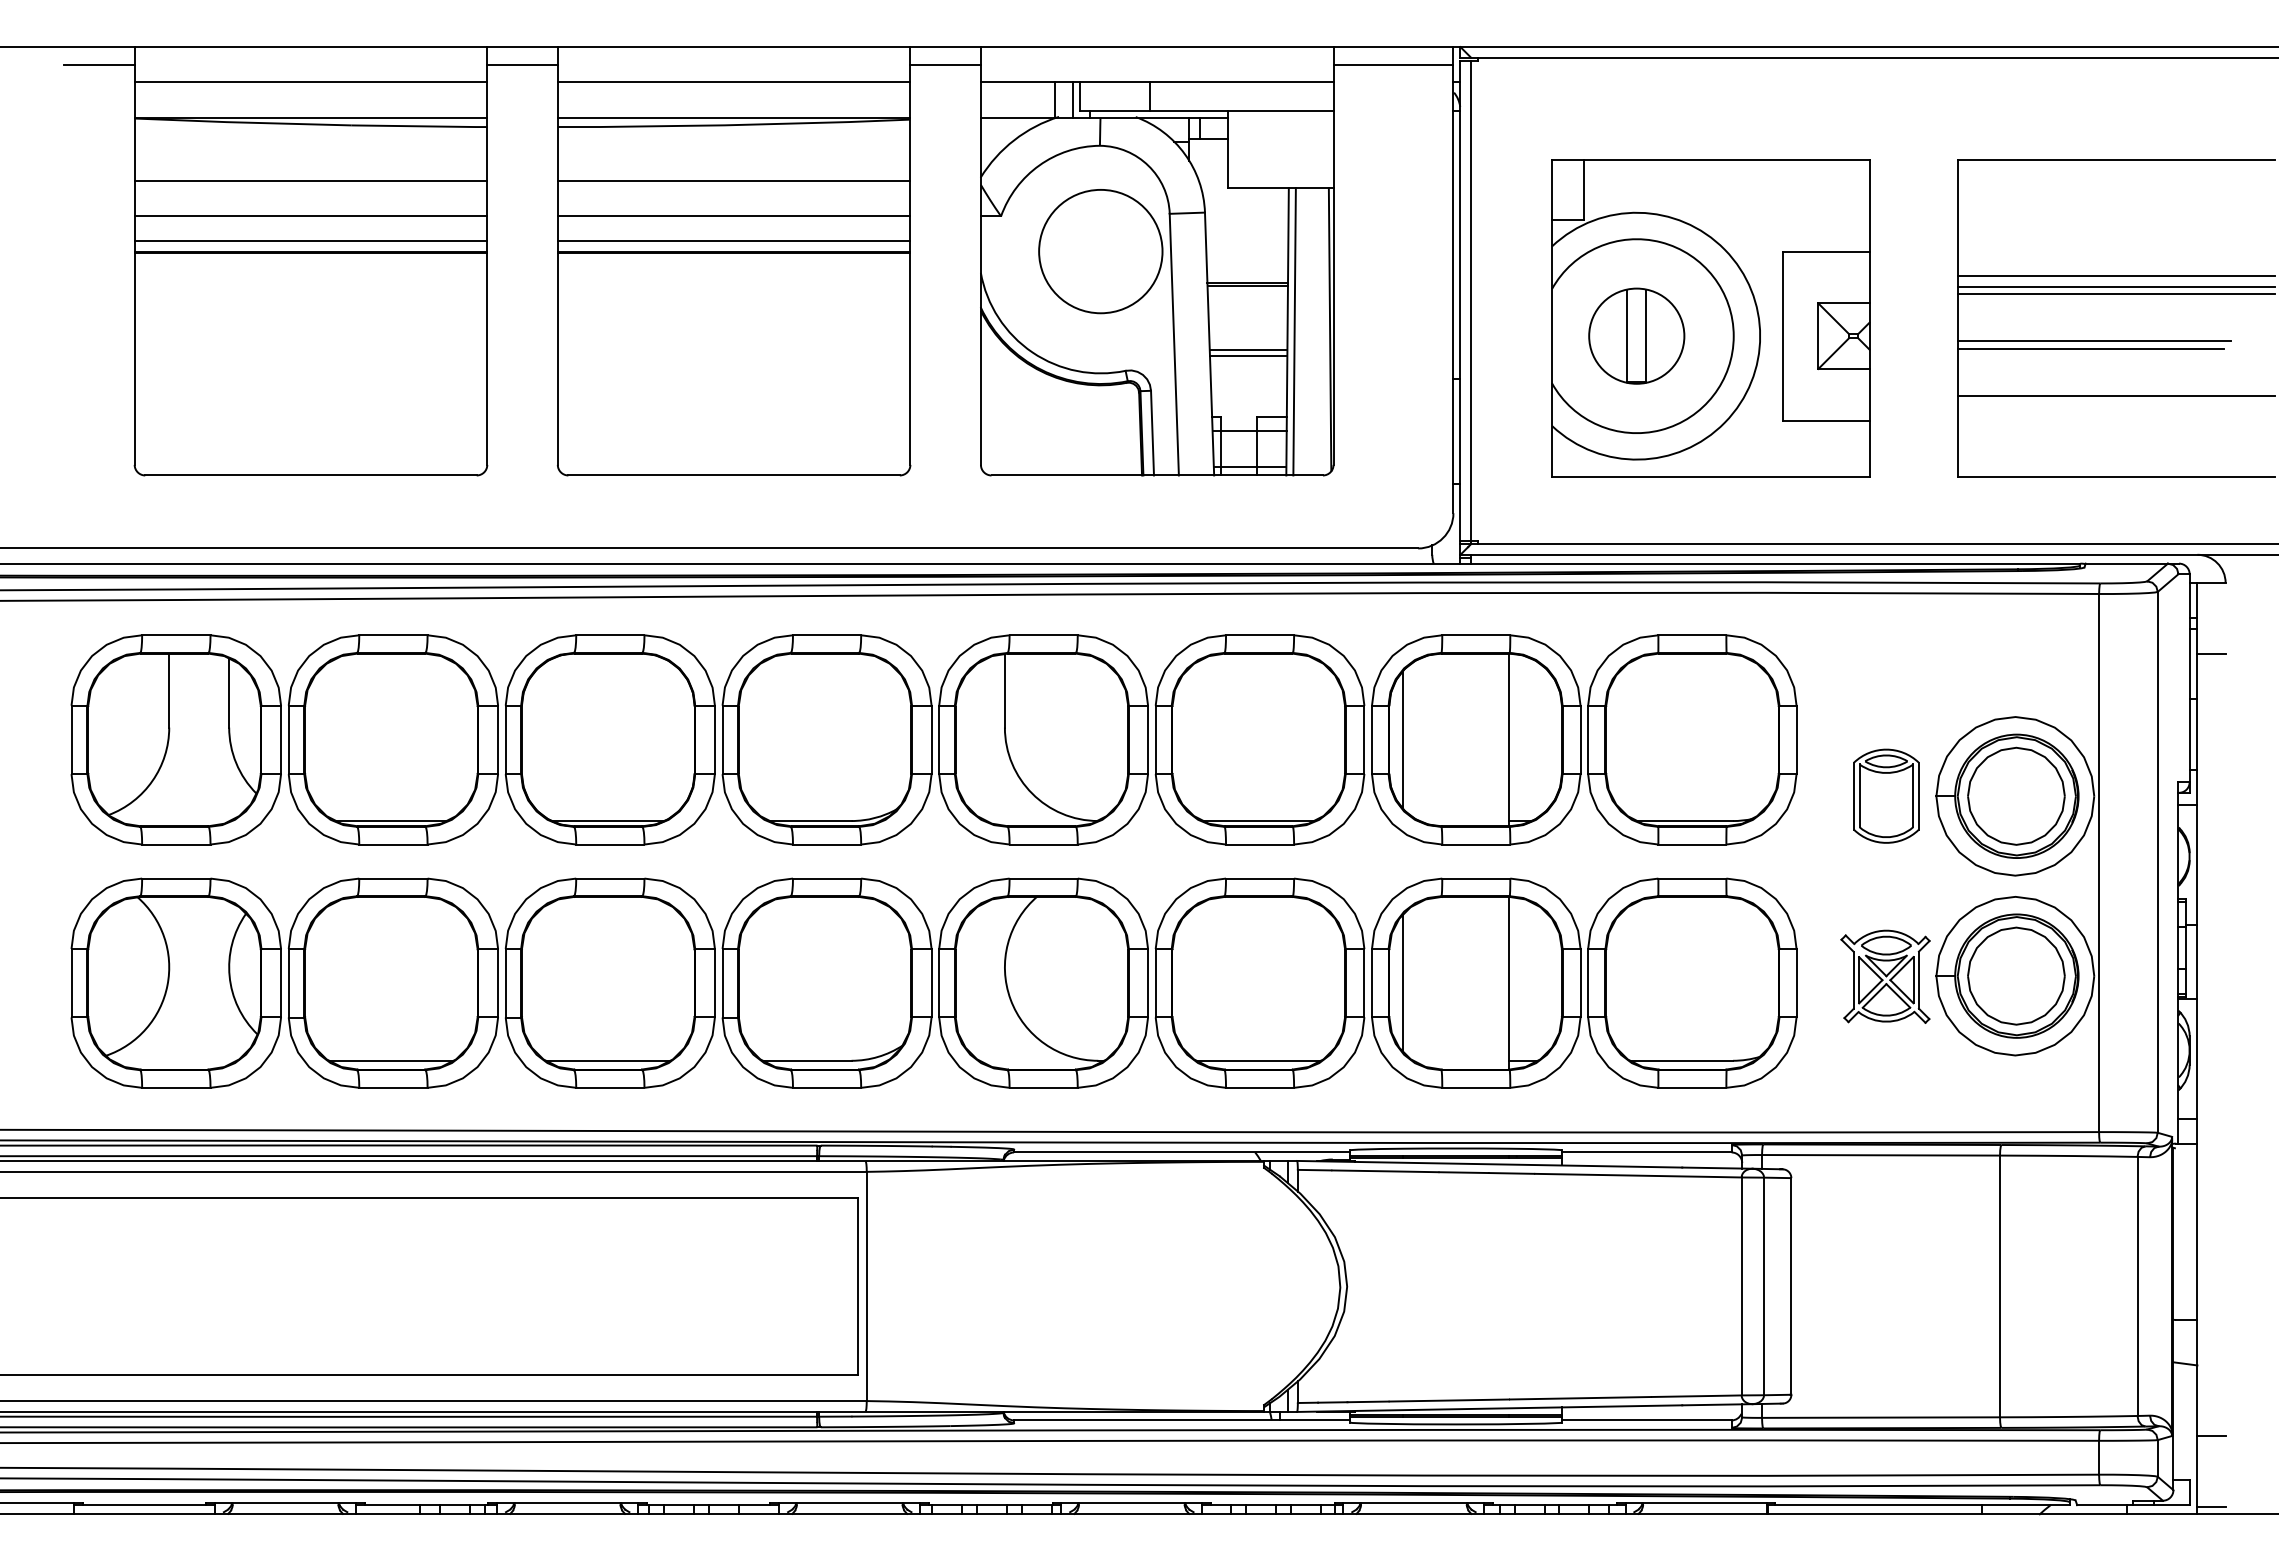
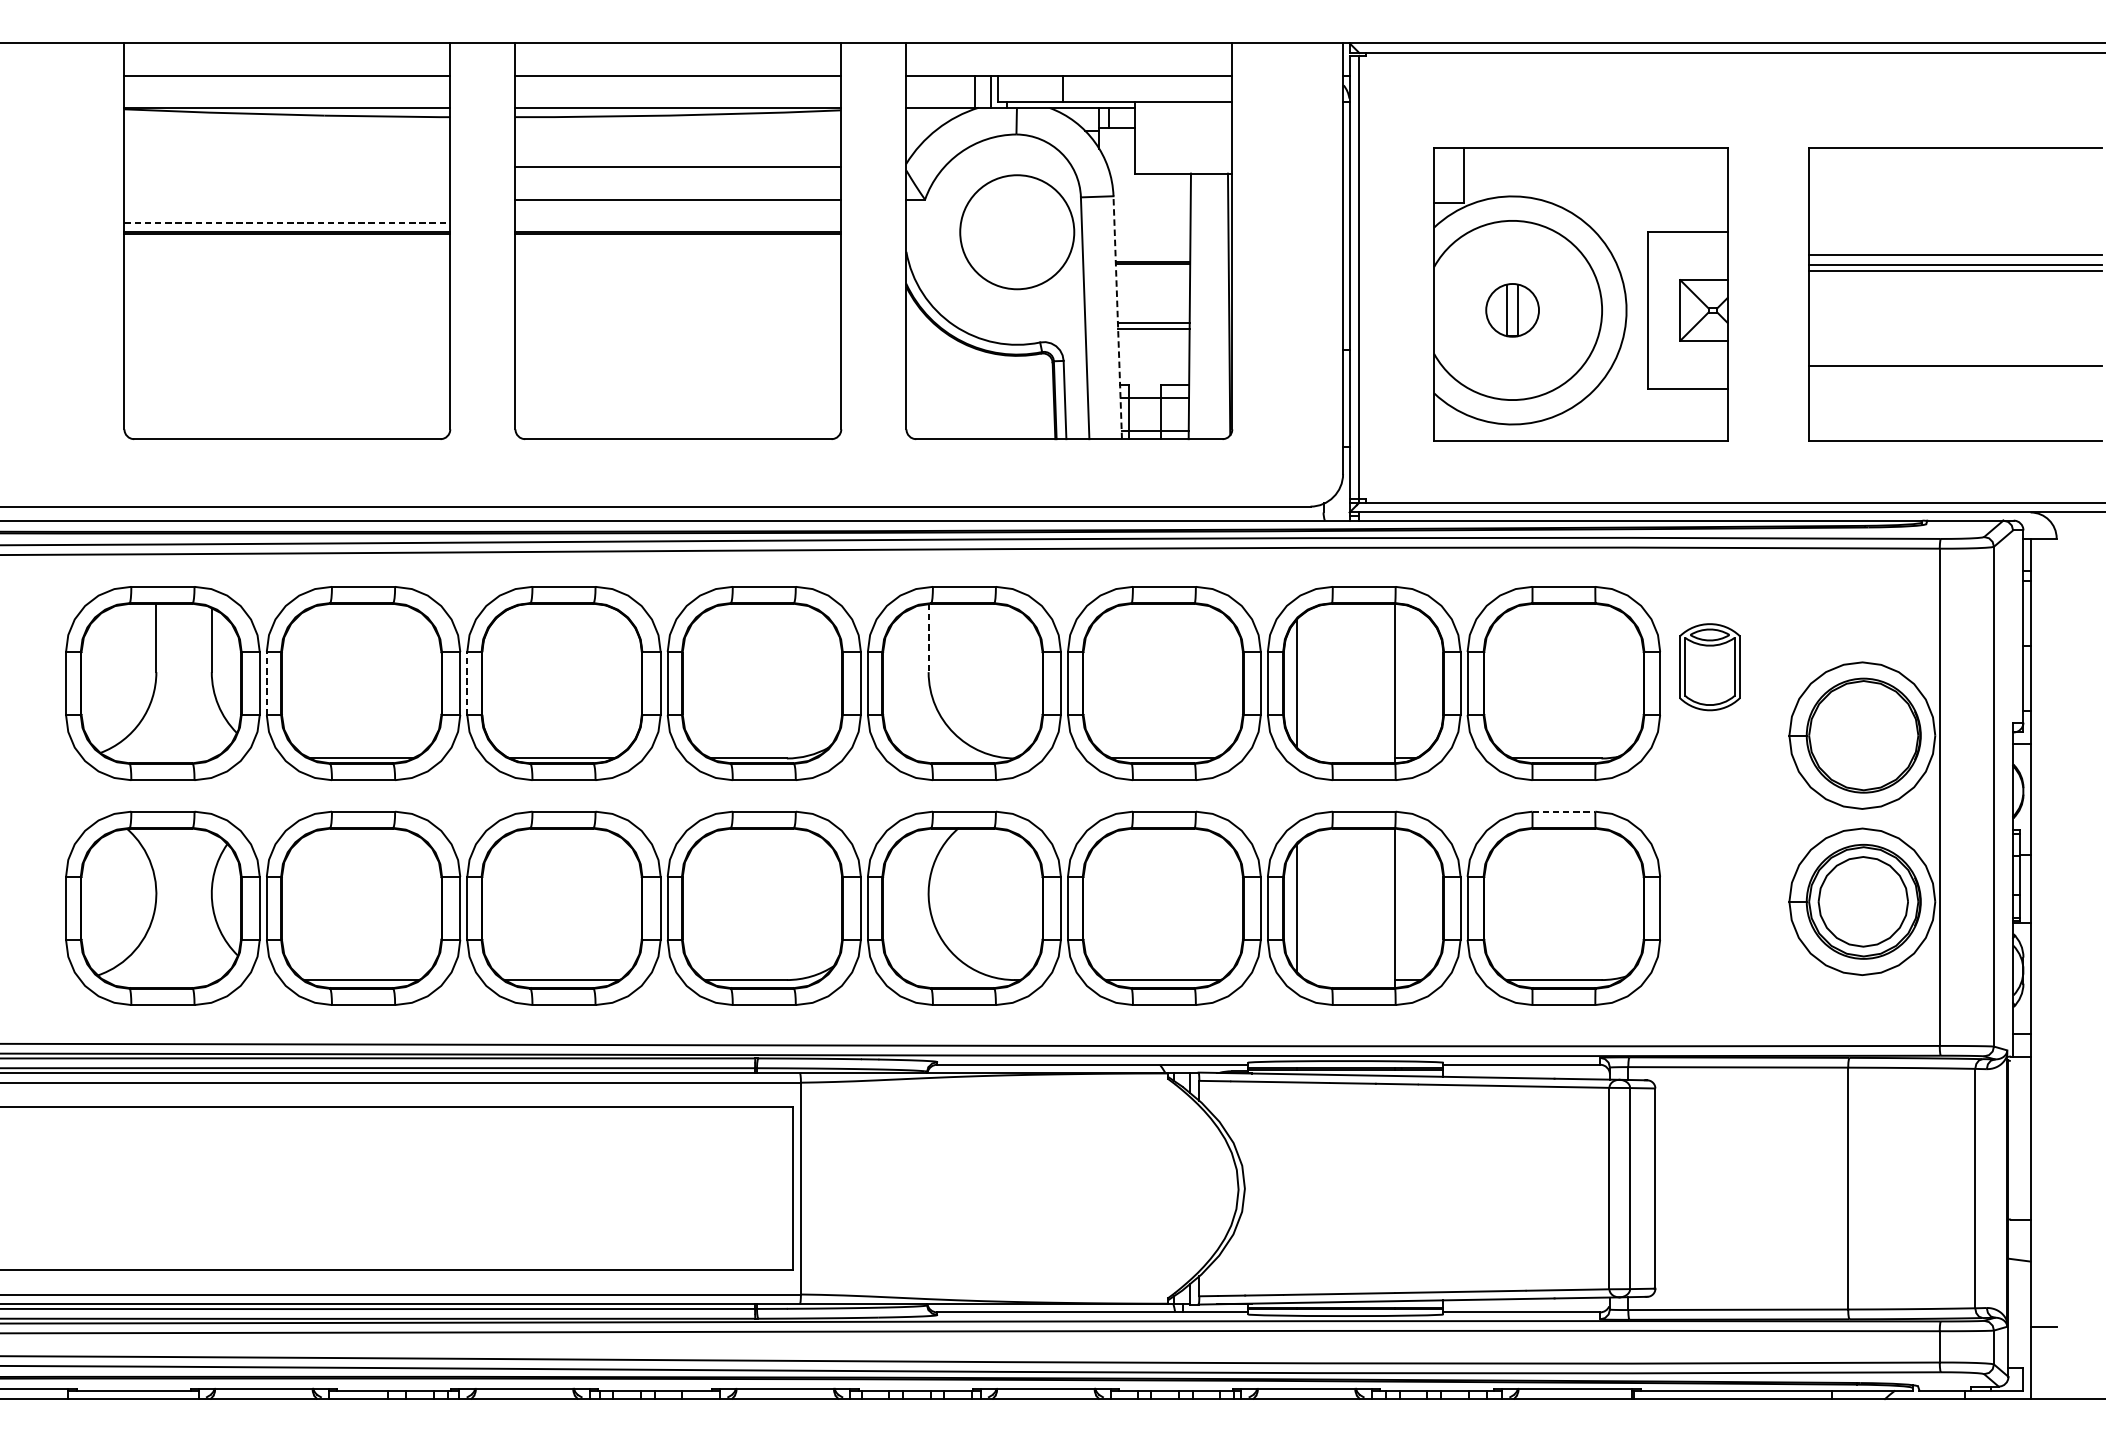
line: (99, 64) -> (91, 59), removed
line: (522, 64) -> (482, 59), removed
line: (945, 64) -> (873, 59), removed
line: (1393, 64) -> (1287, 59), removed
line: (310, 181) -> (286, 167), removed
line: (310, 216) -> (286, 199), removed
line: (311, 241) -> (287, 222), solid -> dashed
line: (733, 241) -> (677, 222), removed
line: (1294, 331) -> (1196, 306), removed
part: (1636, 335) -> (1512, 309), size x0.6
line: (2093, 341) -> (1934, 315), removed
line: (1209, 344) -> (1117, 318), solid -> dashed
line: (2090, 348) -> (1931, 321), removed
line: (2211, 653) -> (2043, 603), removed
line: (1004, 691) -> (928, 638), solid -> dashed
line: (288, 739) -> (266, 683), solid -> dashed
line: (505, 739) -> (467, 683), solid -> dashed
part: (1886, 795) -> (1710, 666), moved
part: (2016, 795) -> (1863, 734), removed
line: (1692, 878) -> (1564, 811), solid -> dashed
part: (1885, 976) -> (1742, 902), removed
line: (2211, 1506) -> (2043, 1391), removed

